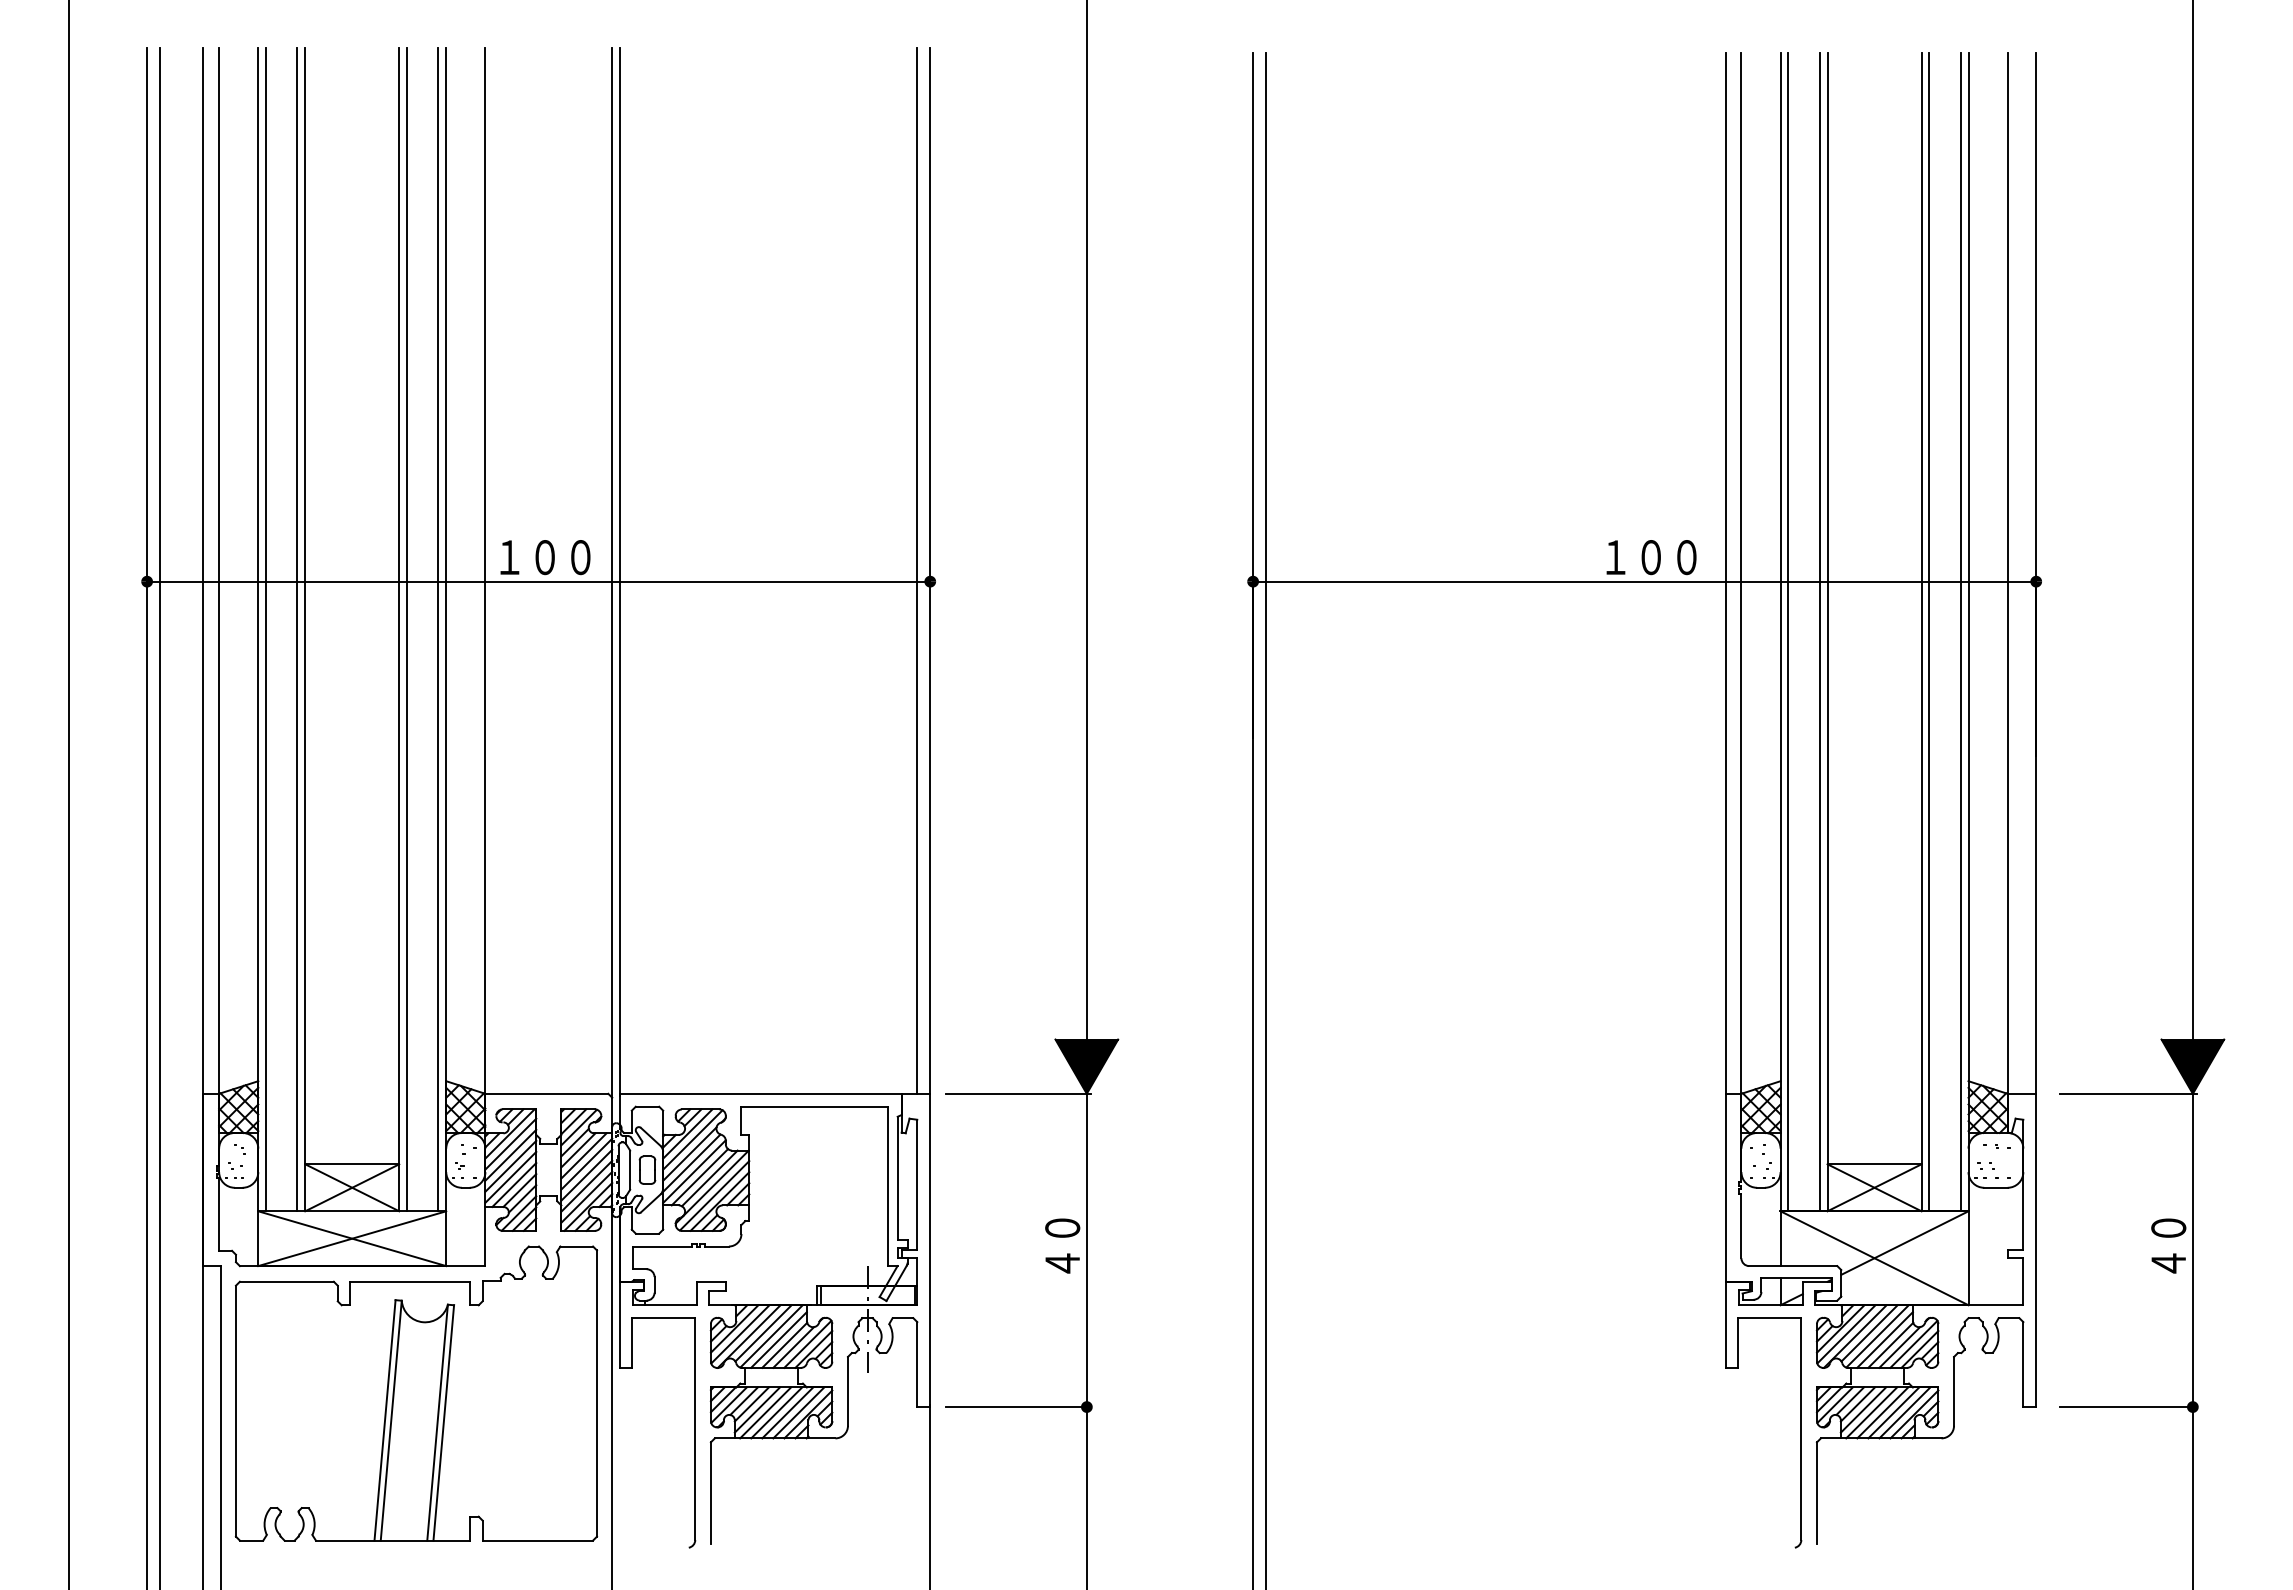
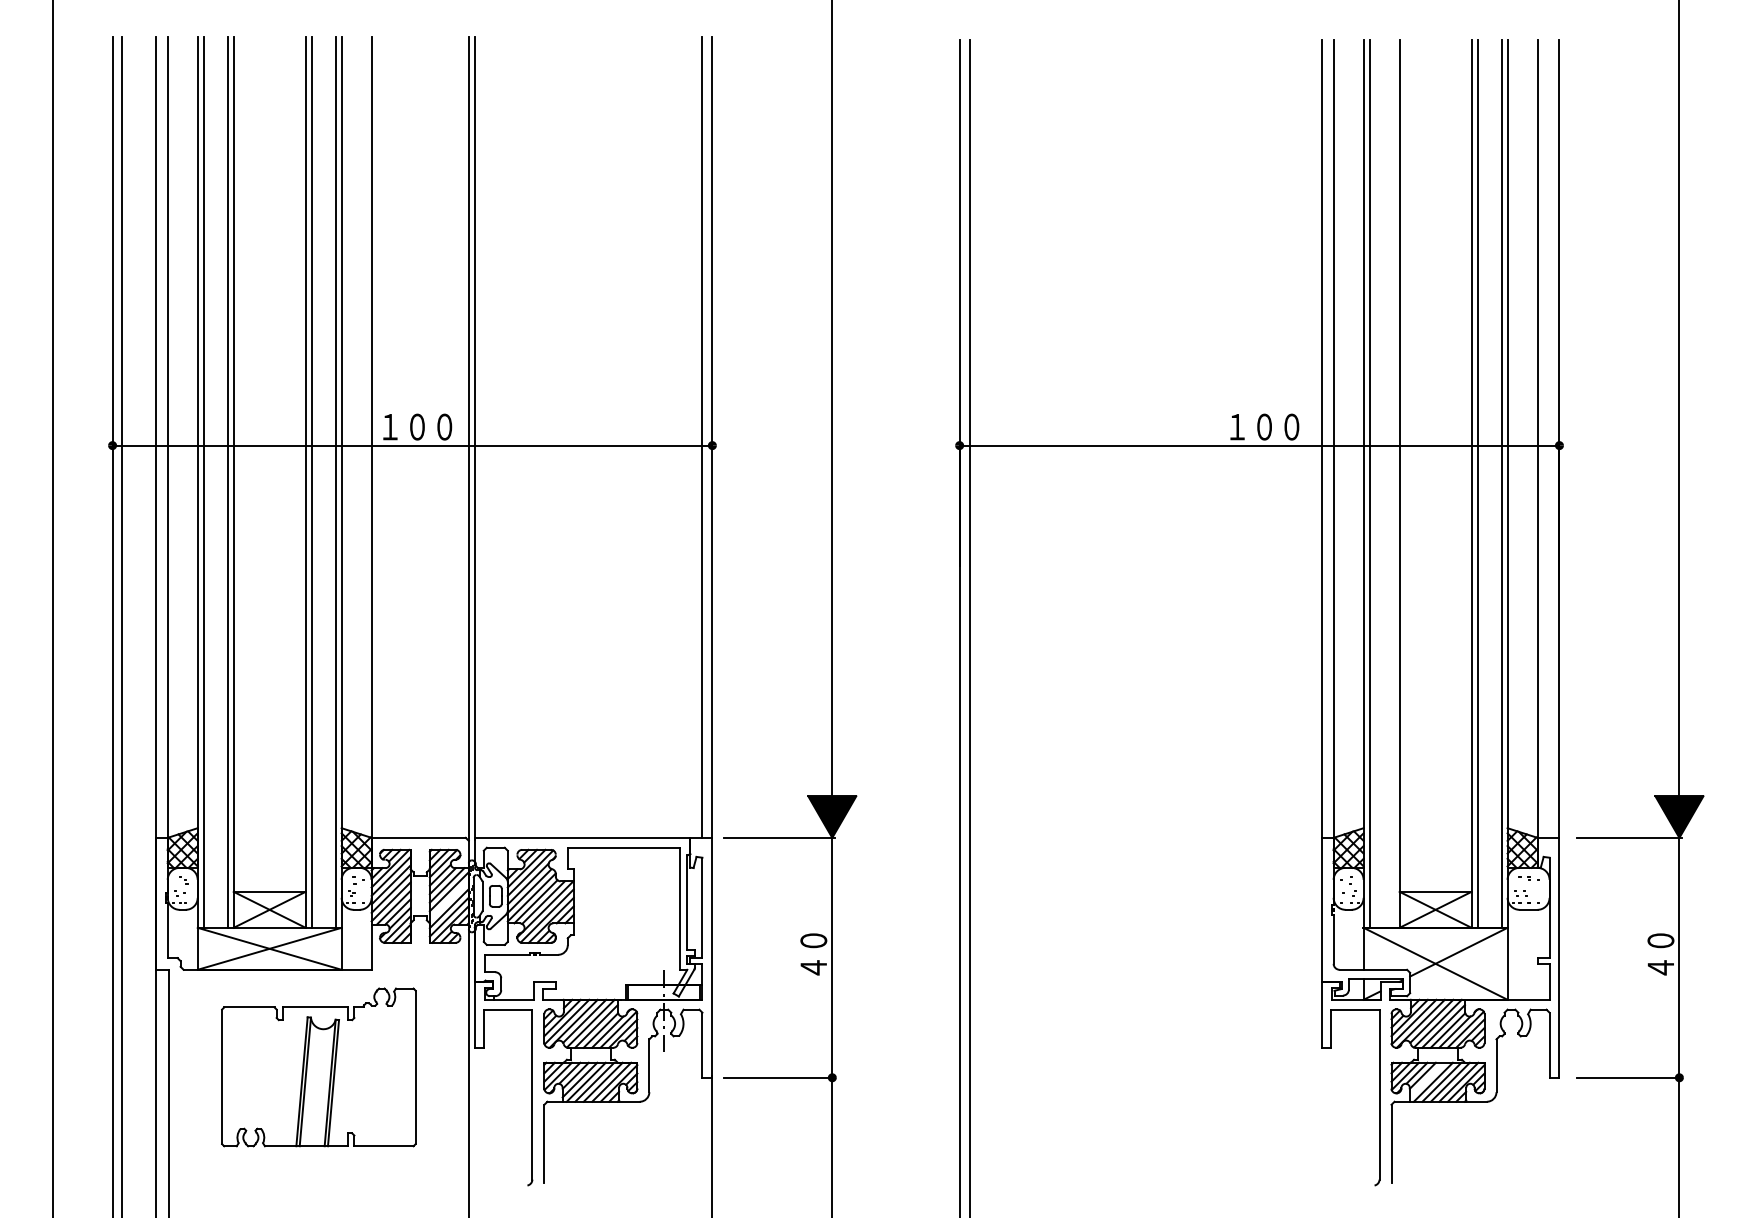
line: (1819, 631) -> (1393, 483), removed
line: (586, 1174) -> (449, 899), removed
part: (416, 1393) -> (318, 1067), size x0.7
line: (1863, 1409) -> (1427, 1079), removed

